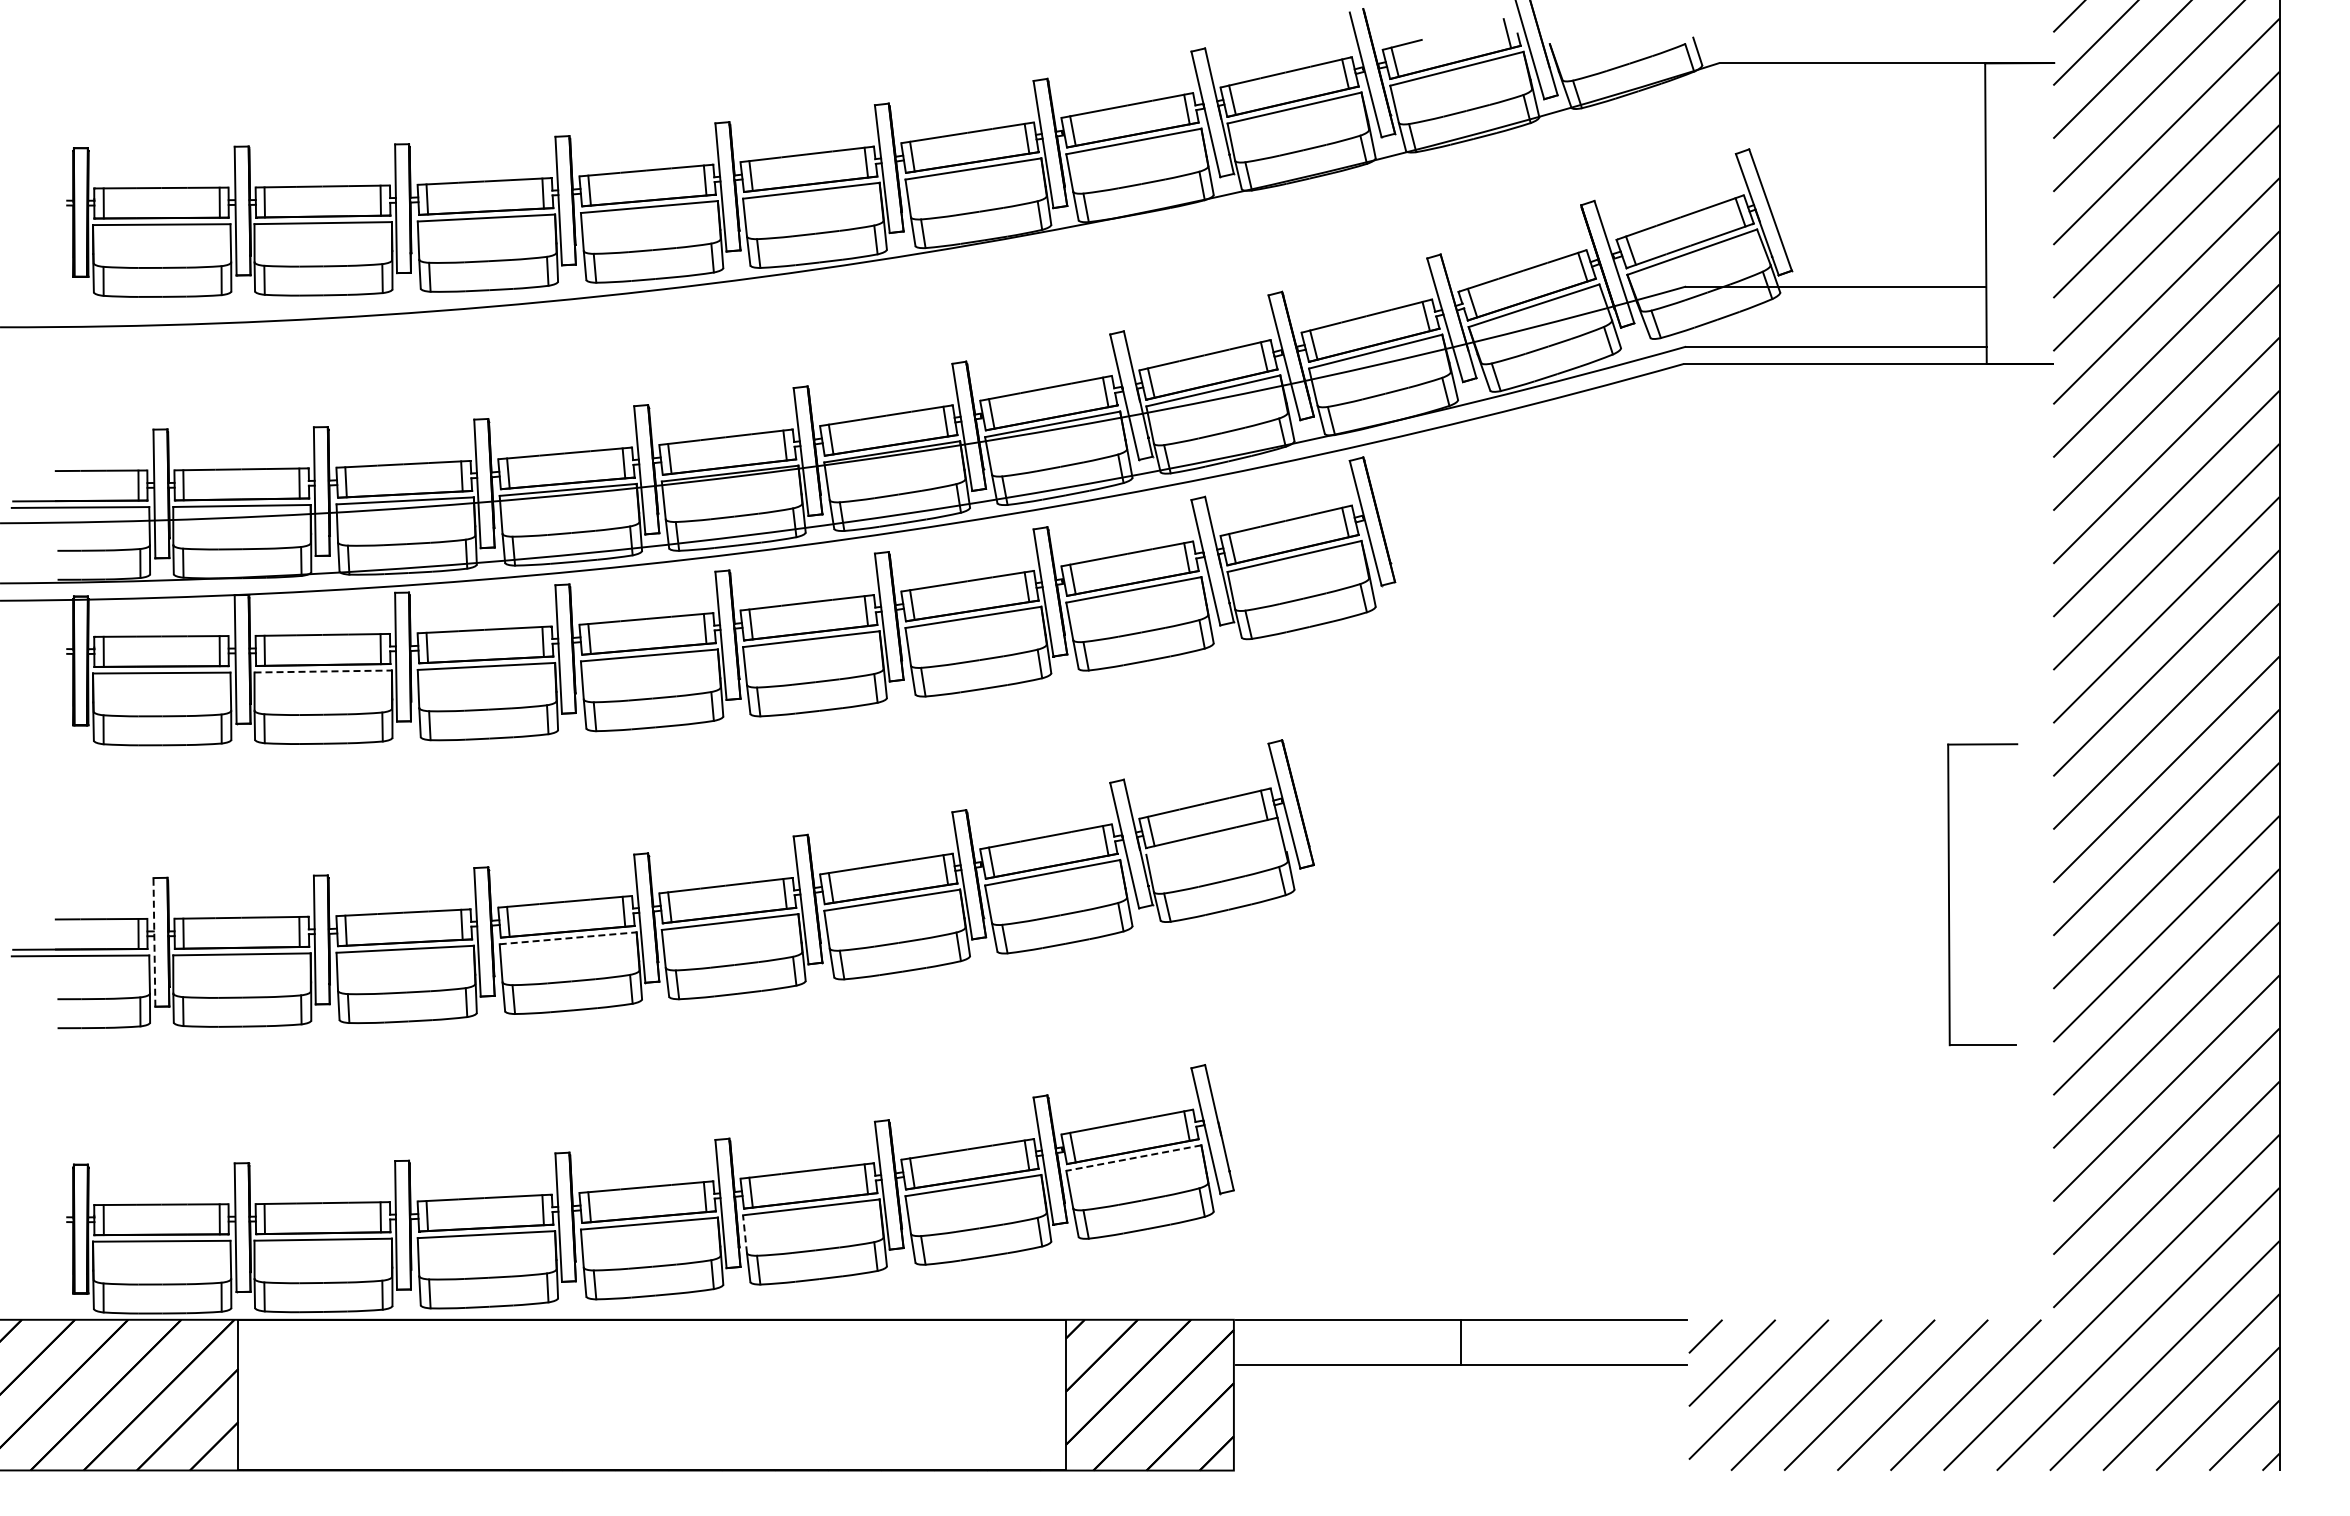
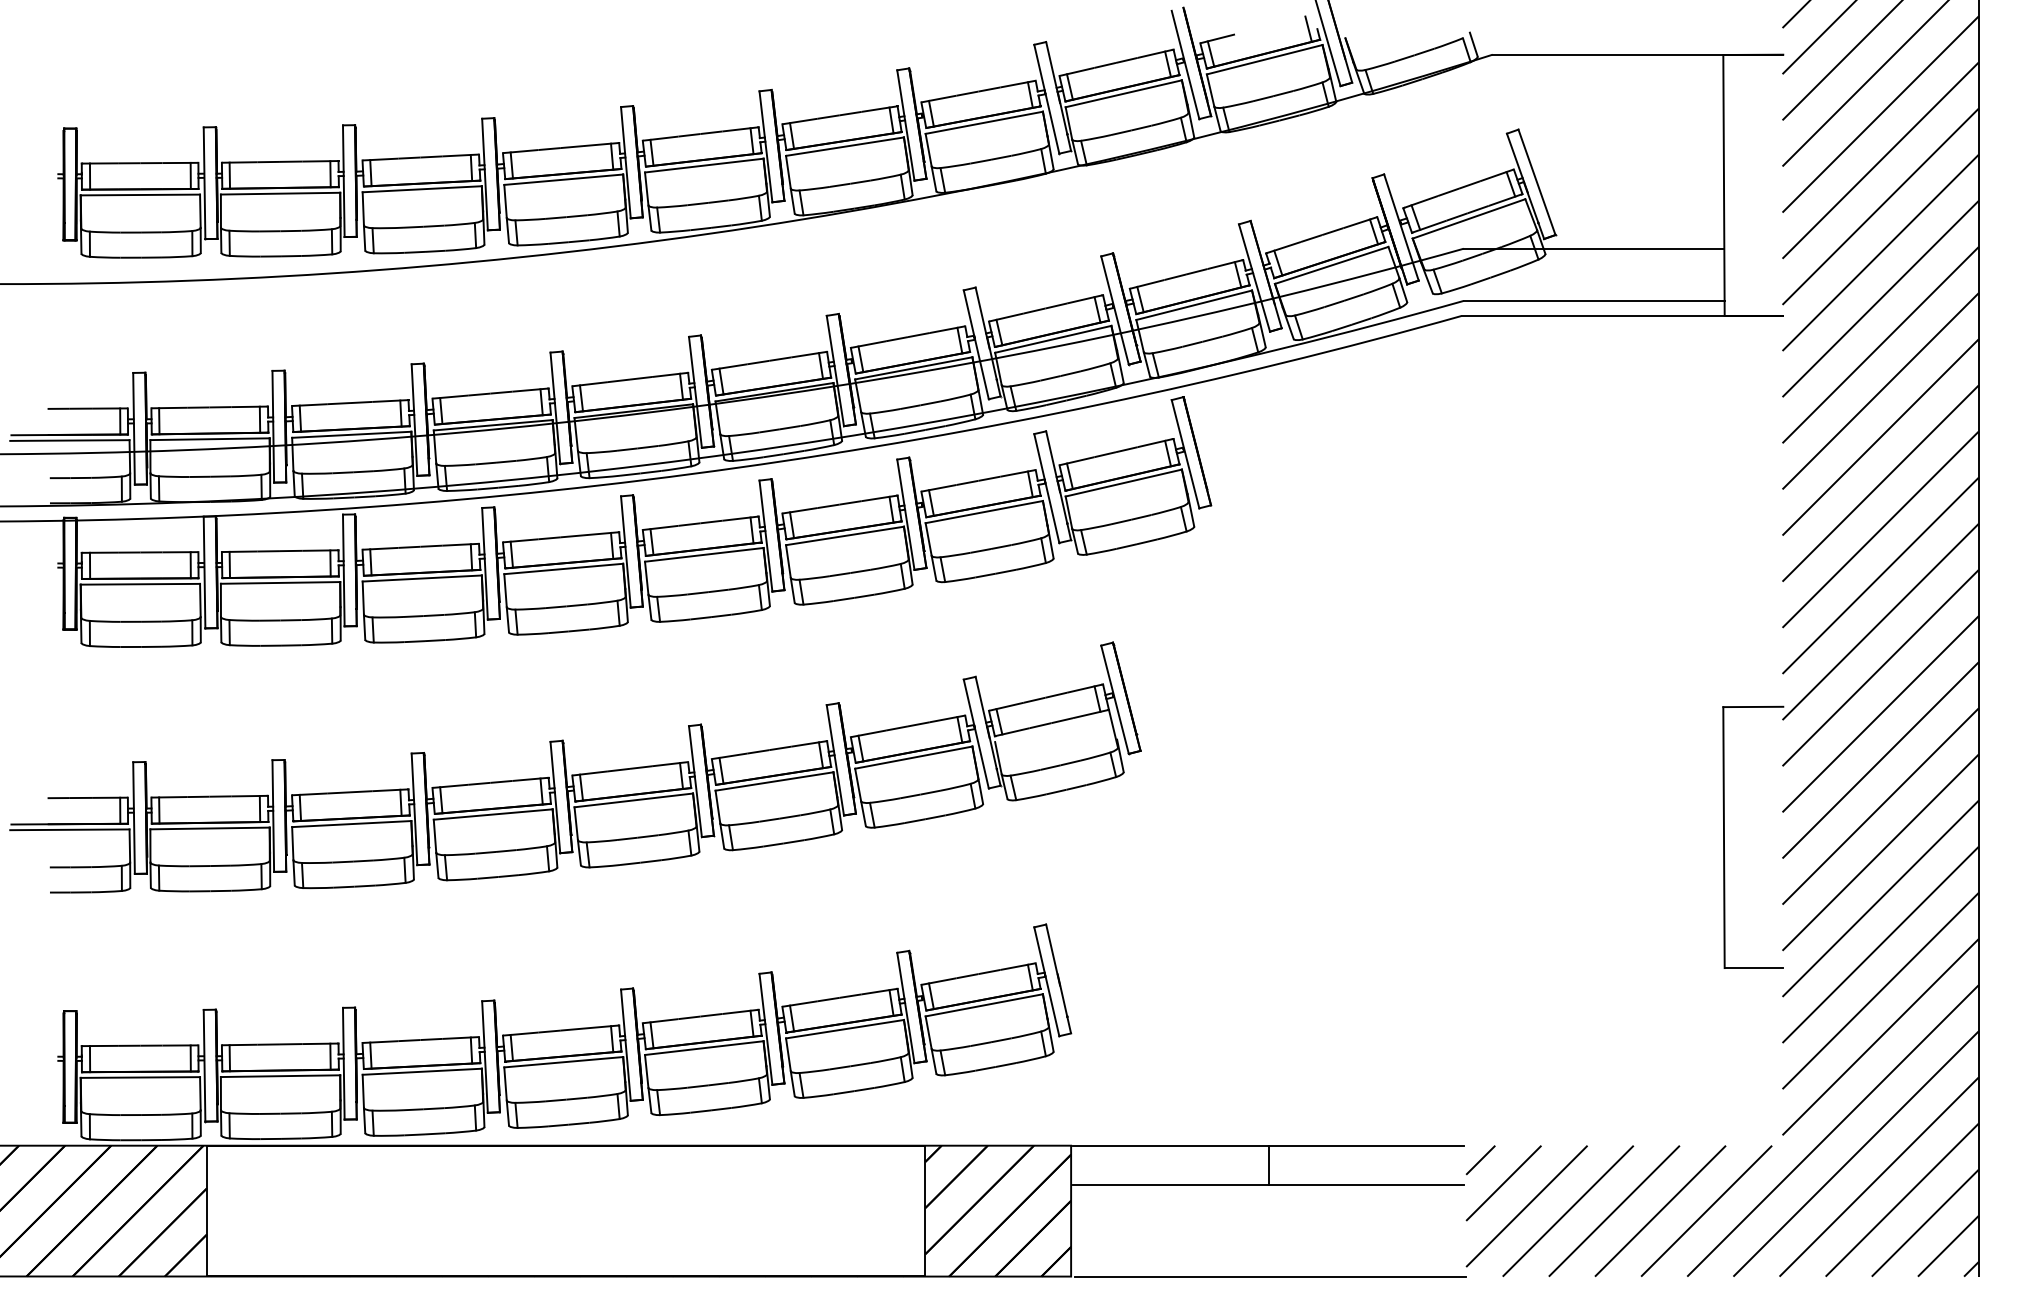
line: (323, 671) -> (280, 582), dashed -> solid
part: (1949, 894) -> (1724, 837), moved
line: (568, 938) -> (493, 814), dashed -> solid
line: (154, 941) -> (134, 817), dashed -> solid
line: (1133, 1158) -> (983, 1005), dashed -> solid
line: (744, 1233) -> (646, 1070), dashed -> solid
line: (1463, 1470) -> (1270, 1276), added

